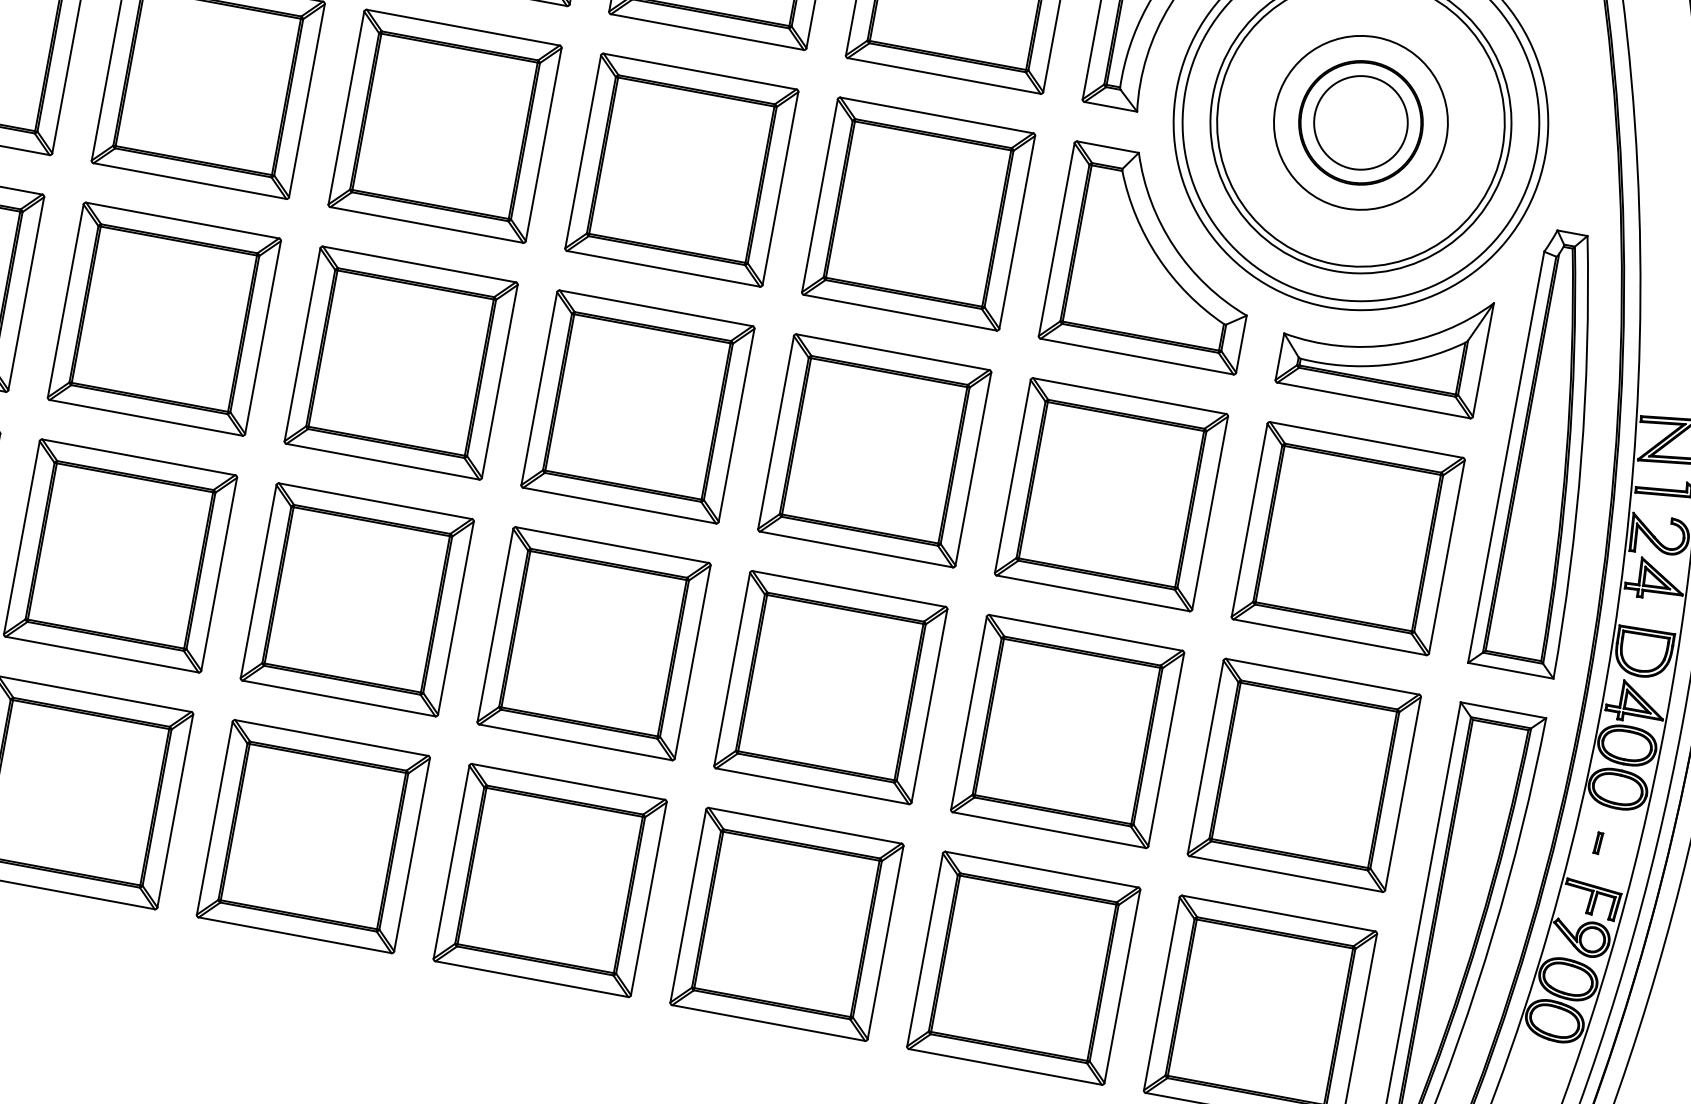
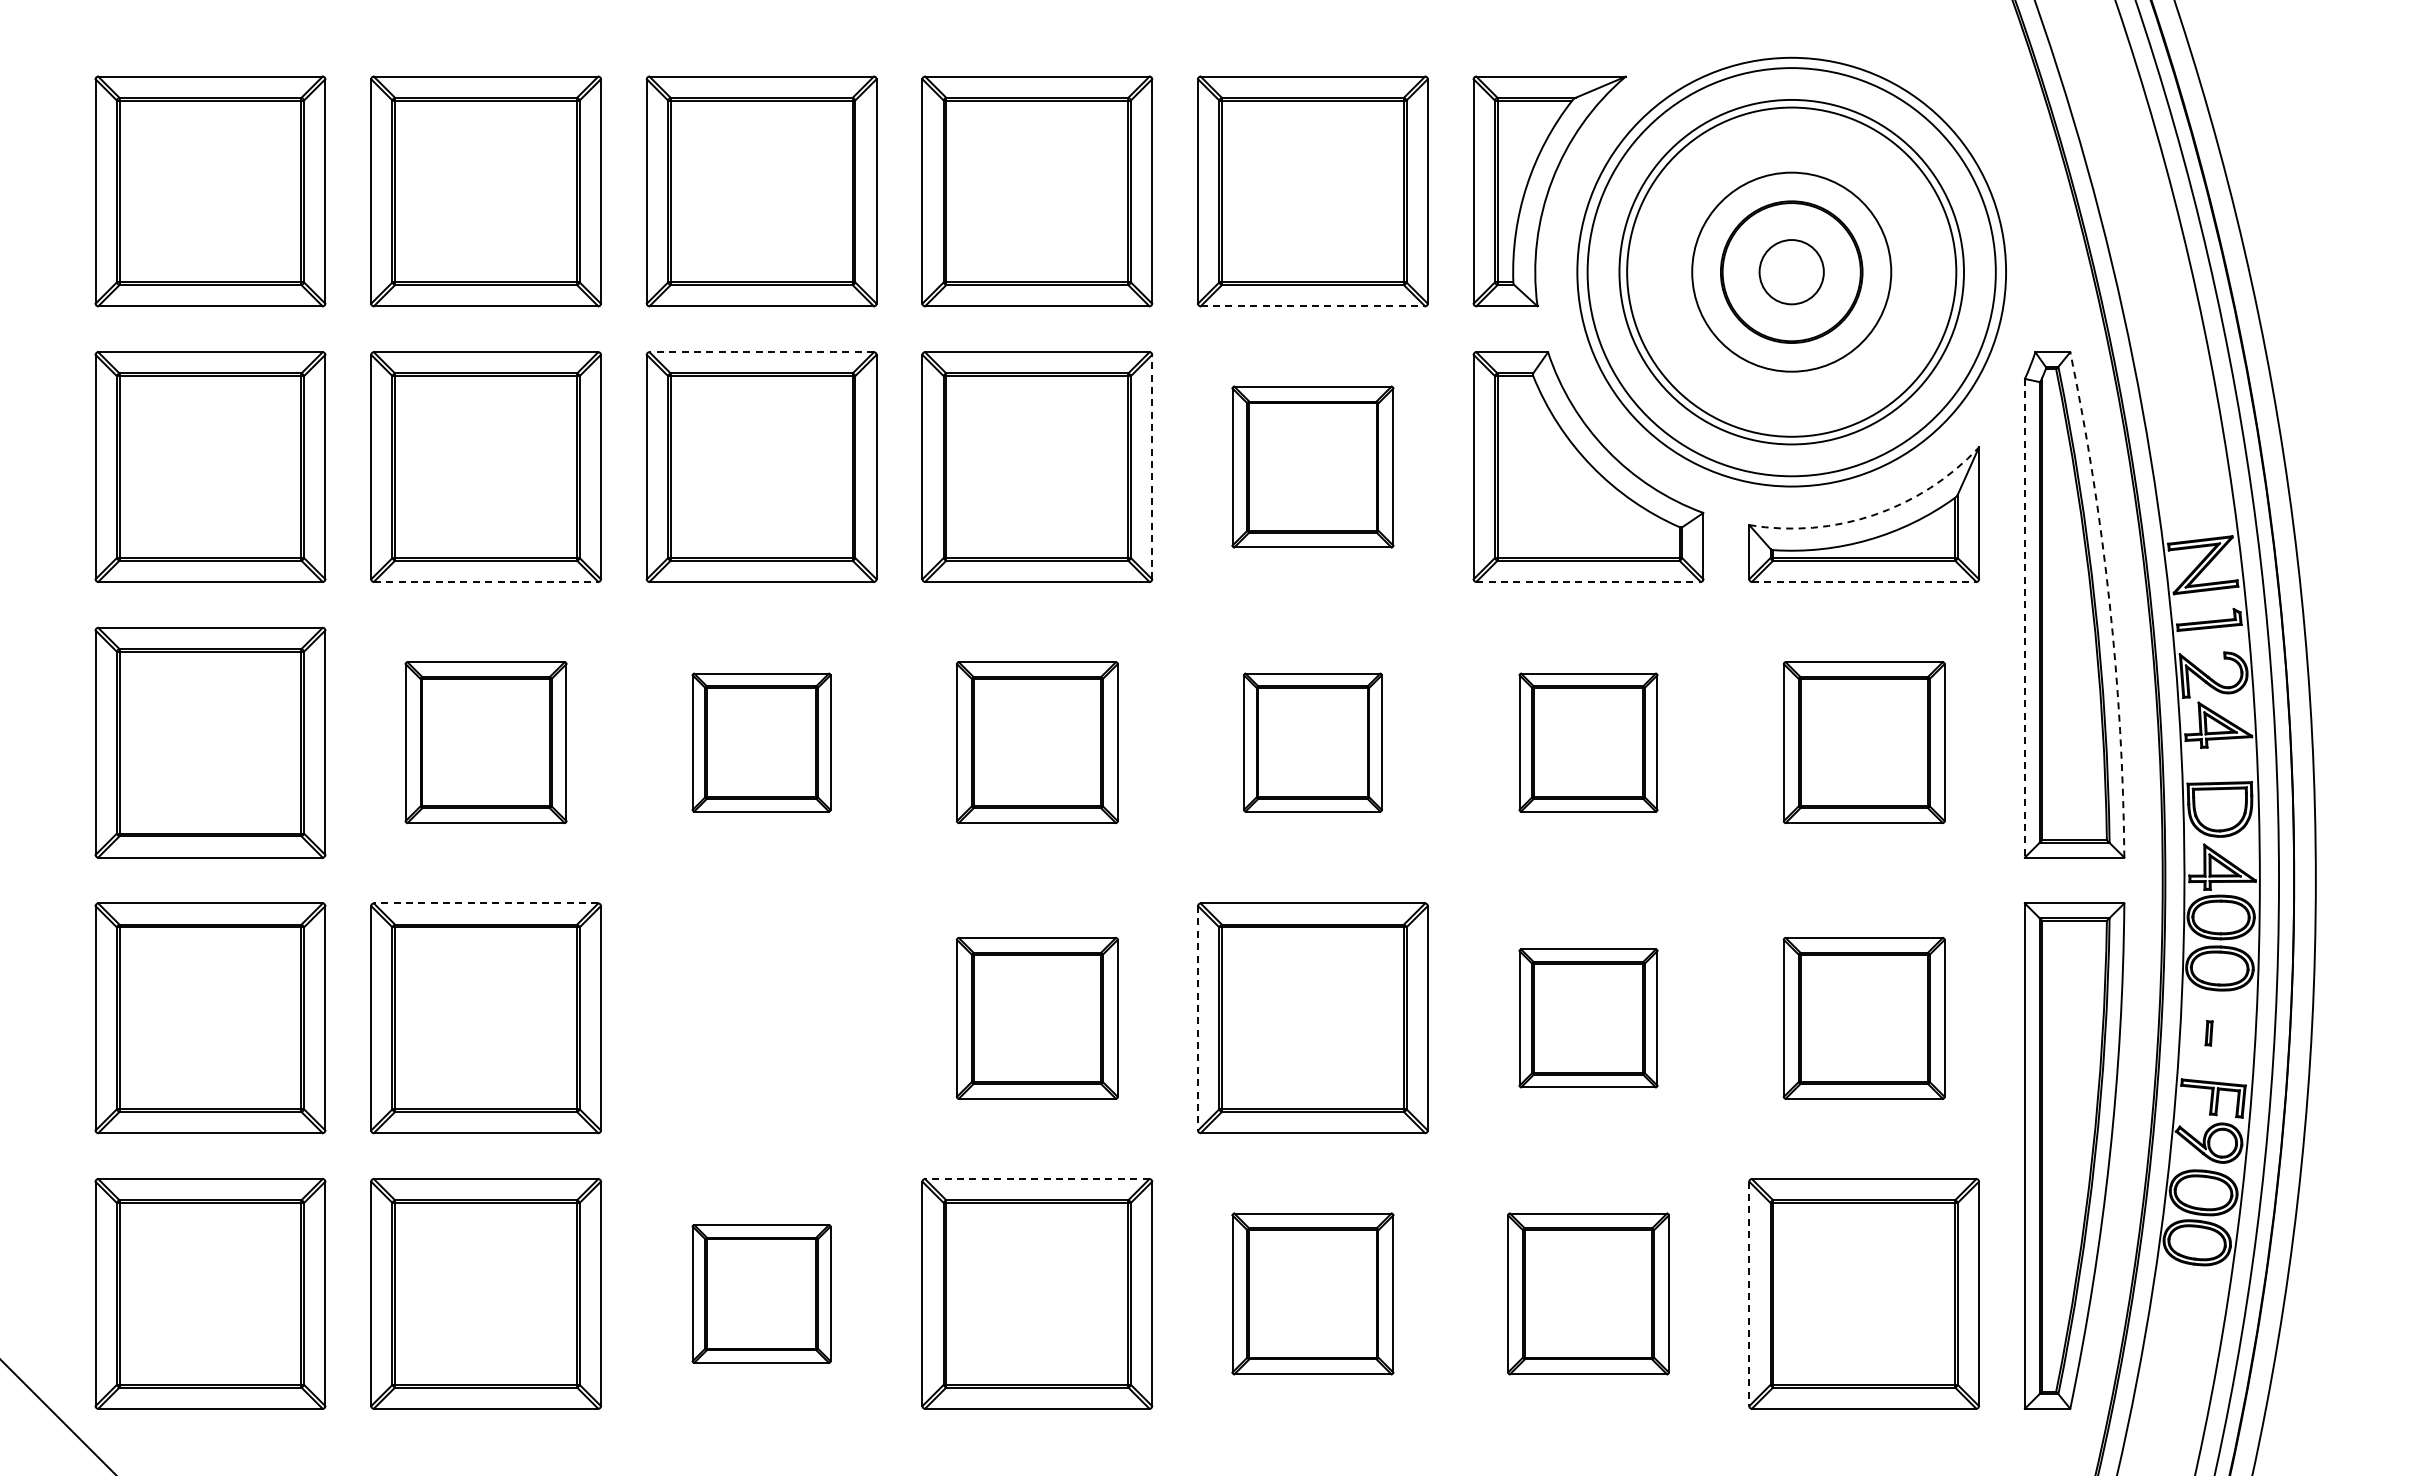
line: (463, 27) -> (761, 352), solid -> dashed
line: (944, 76) -> (1313, 306), solid -> dashed
circle: (1360, 122) -> (1791, 271), size x0.6
line: (190, 180) -> (486, 581), solid -> dashed
line: (780, 188) -> (1152, 466), solid -> dashed
part: (918, 213) -> (1312, 466), size x0.7
part: (163, 318) -> (485, 742), size x0.7
arc: (1392, 344) -> (1873, 515), solid -> dashed
line: (1137, 356) -> (1589, 581), solid -> dashed
part: (401, 362) -> (761, 742), size x0.6
line: (1374, 400) -> (1864, 581), solid -> dashed
part: (638, 406) -> (1037, 742), size x0.7
part: (874, 450) -> (1312, 742), size x0.6
line: (138, 457) -> (485, 903), solid -> dashed
line: (1505, 457) -> (2024, 618), solid -> dashed
arc: (1581, 458) -> (2109, 603), solid -> dashed
part: (1111, 494) -> (1588, 742), size x0.6
part: (1348, 538) -> (1864, 742), size x0.7
part: (357, 599) -> (761, 1018), removed
part: (594, 643) -> (1037, 1018), size x0.7
line: (732, 669) -> (1198, 1018), solid -> dashed
part: (1067, 731) -> (1588, 1018), size x0.6
part: (1304, 775) -> (1864, 1018), size x0.7
line: (567, 782) -> (1036, 1179), solid -> dashed
part: (313, 836) -> (761, 1293), size x0.6
part: (786, 923) -> (1312, 1293), size x0.7
part: (1023, 967) -> (1588, 1293), size x0.7
line: (1161, 994) -> (1749, 1294), solid -> dashed

